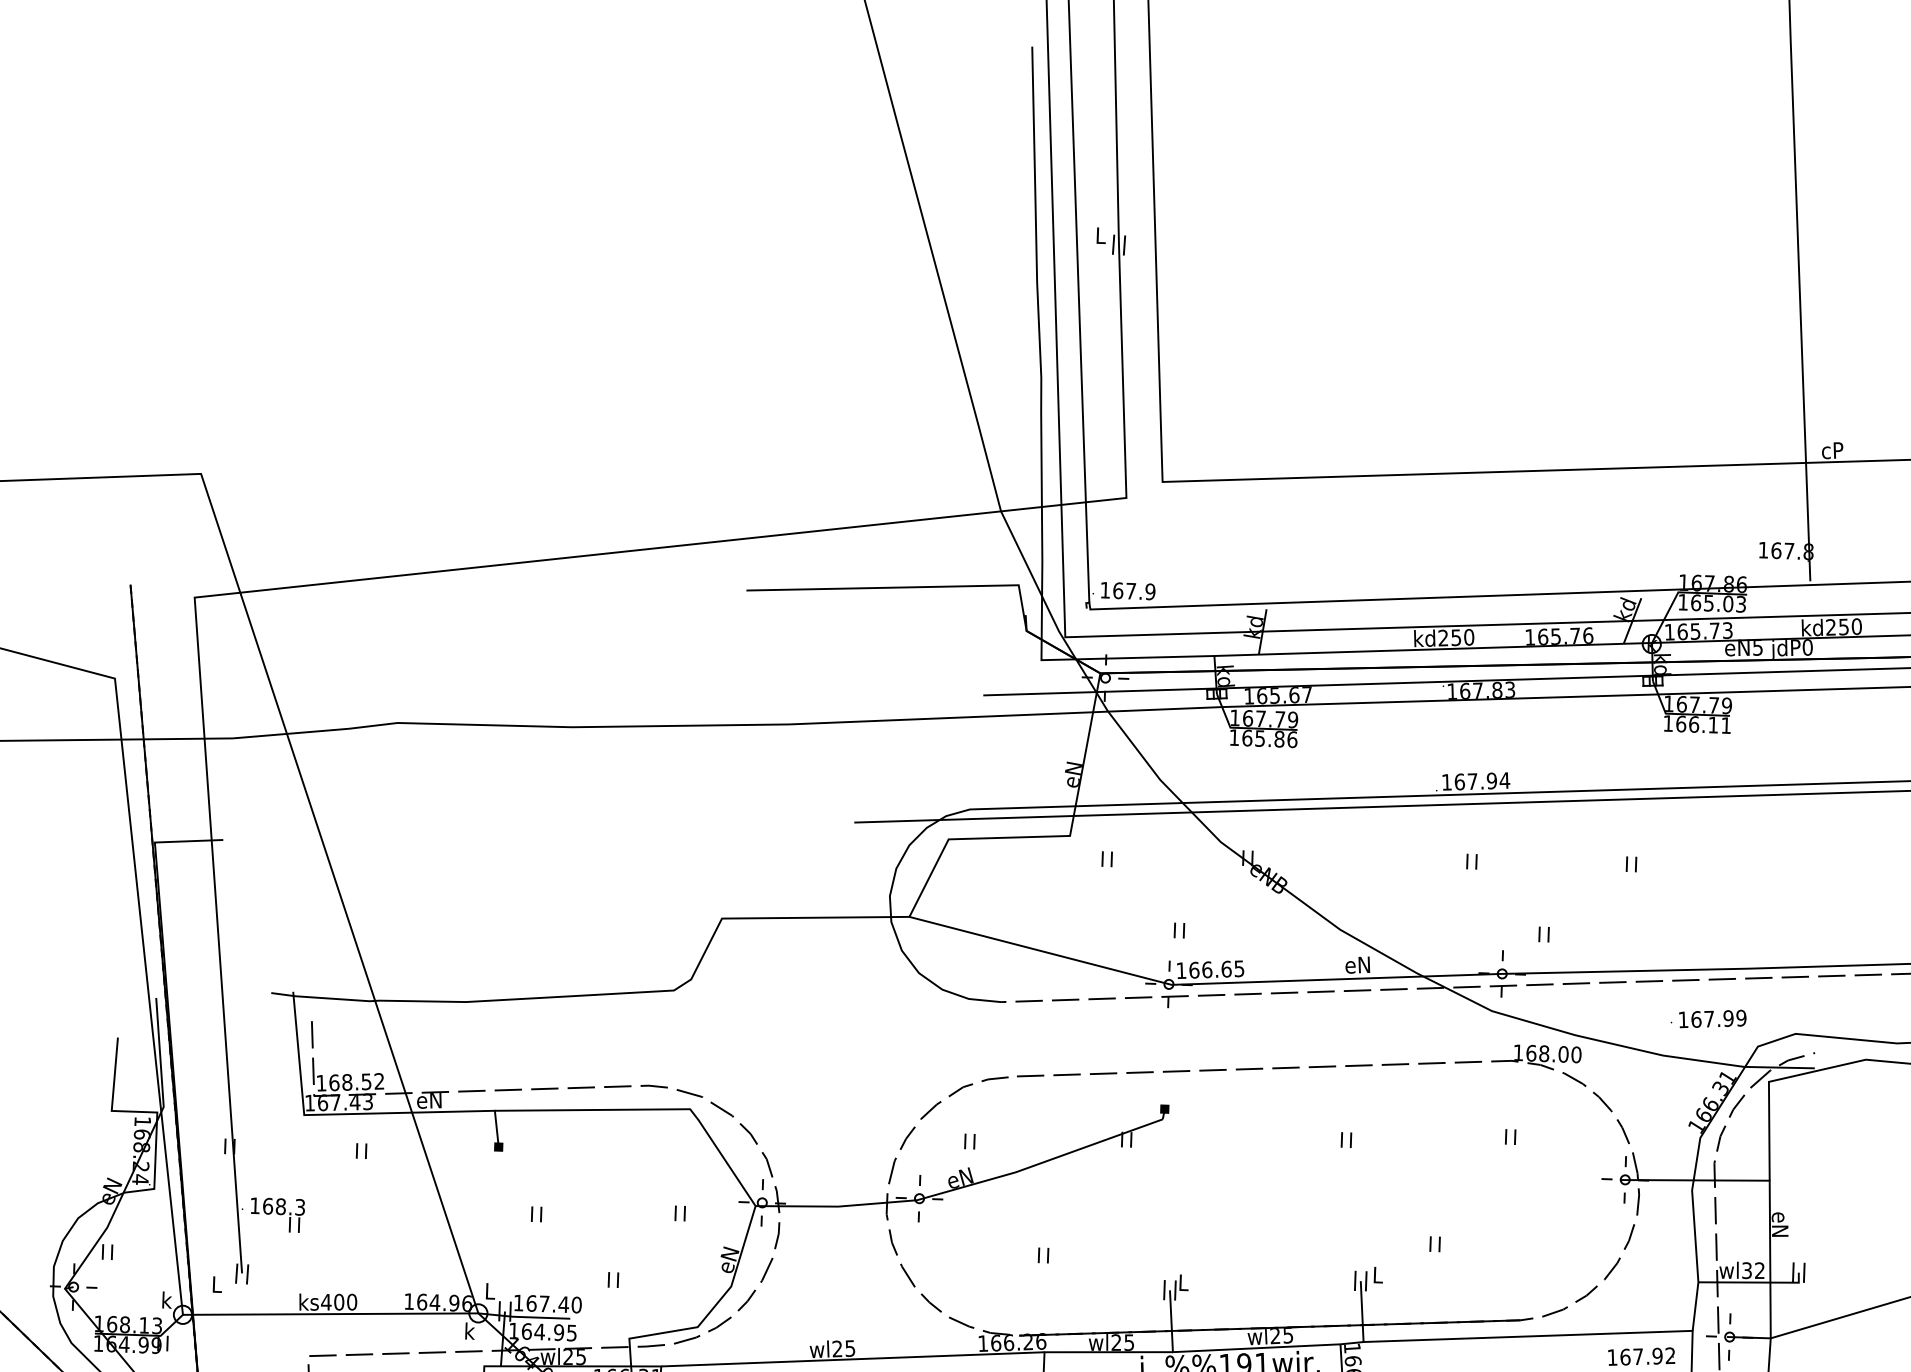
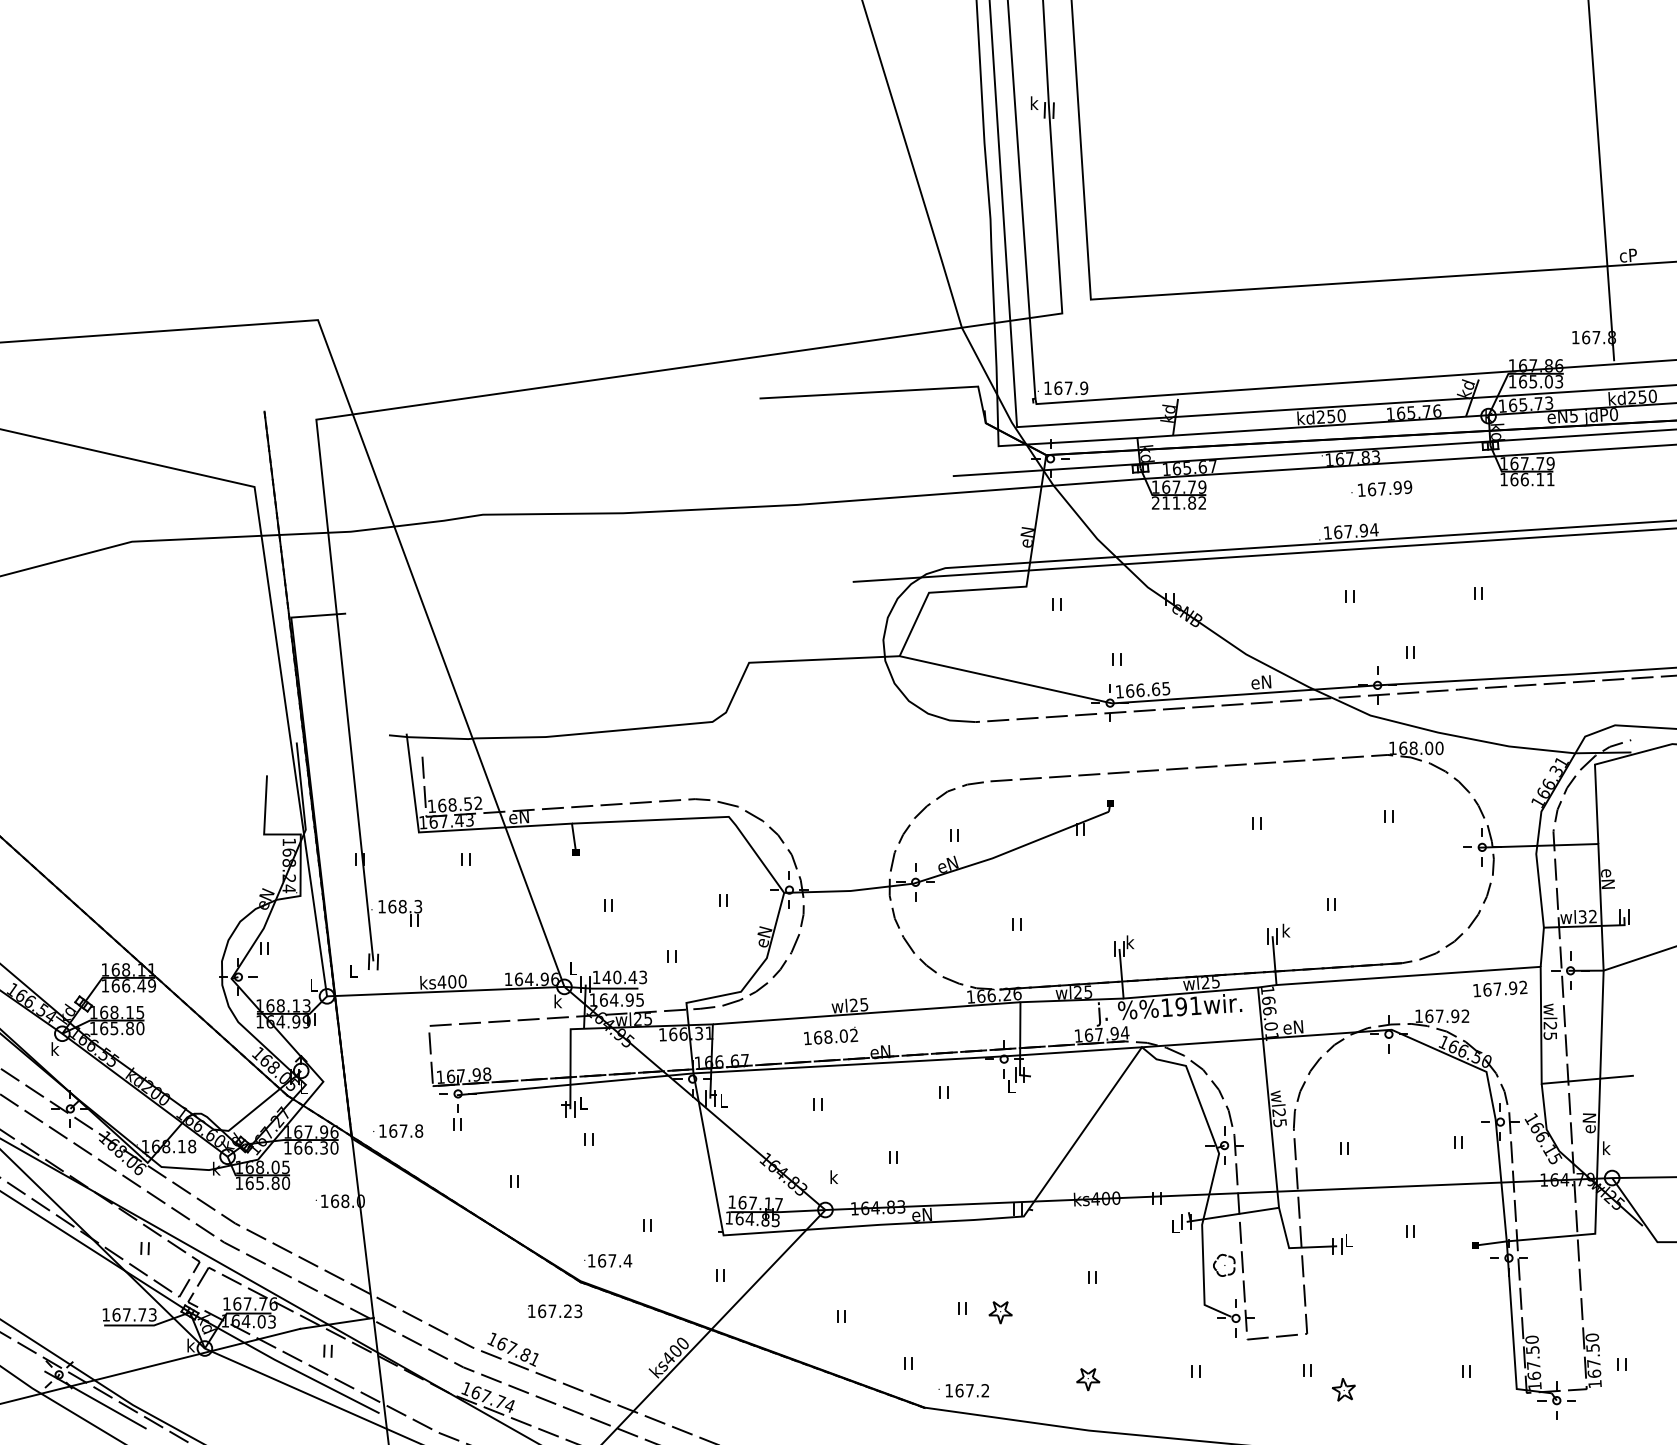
text: (1101, 234) -> (1034, 102), L -> k
text: (1262, 737) -> (1178, 502), 165.86 -> 211.82
text: (1708, 1018) -> (1381, 488), moved
text: (1378, 1274) -> (1286, 930), L -> k
text: (1183, 1282) -> (1130, 942), L -> k
text: (166, 1299) -> (313, 984), k -> L
text: (553, 1304) -> (624, 977), 167.40 -> 140.43

